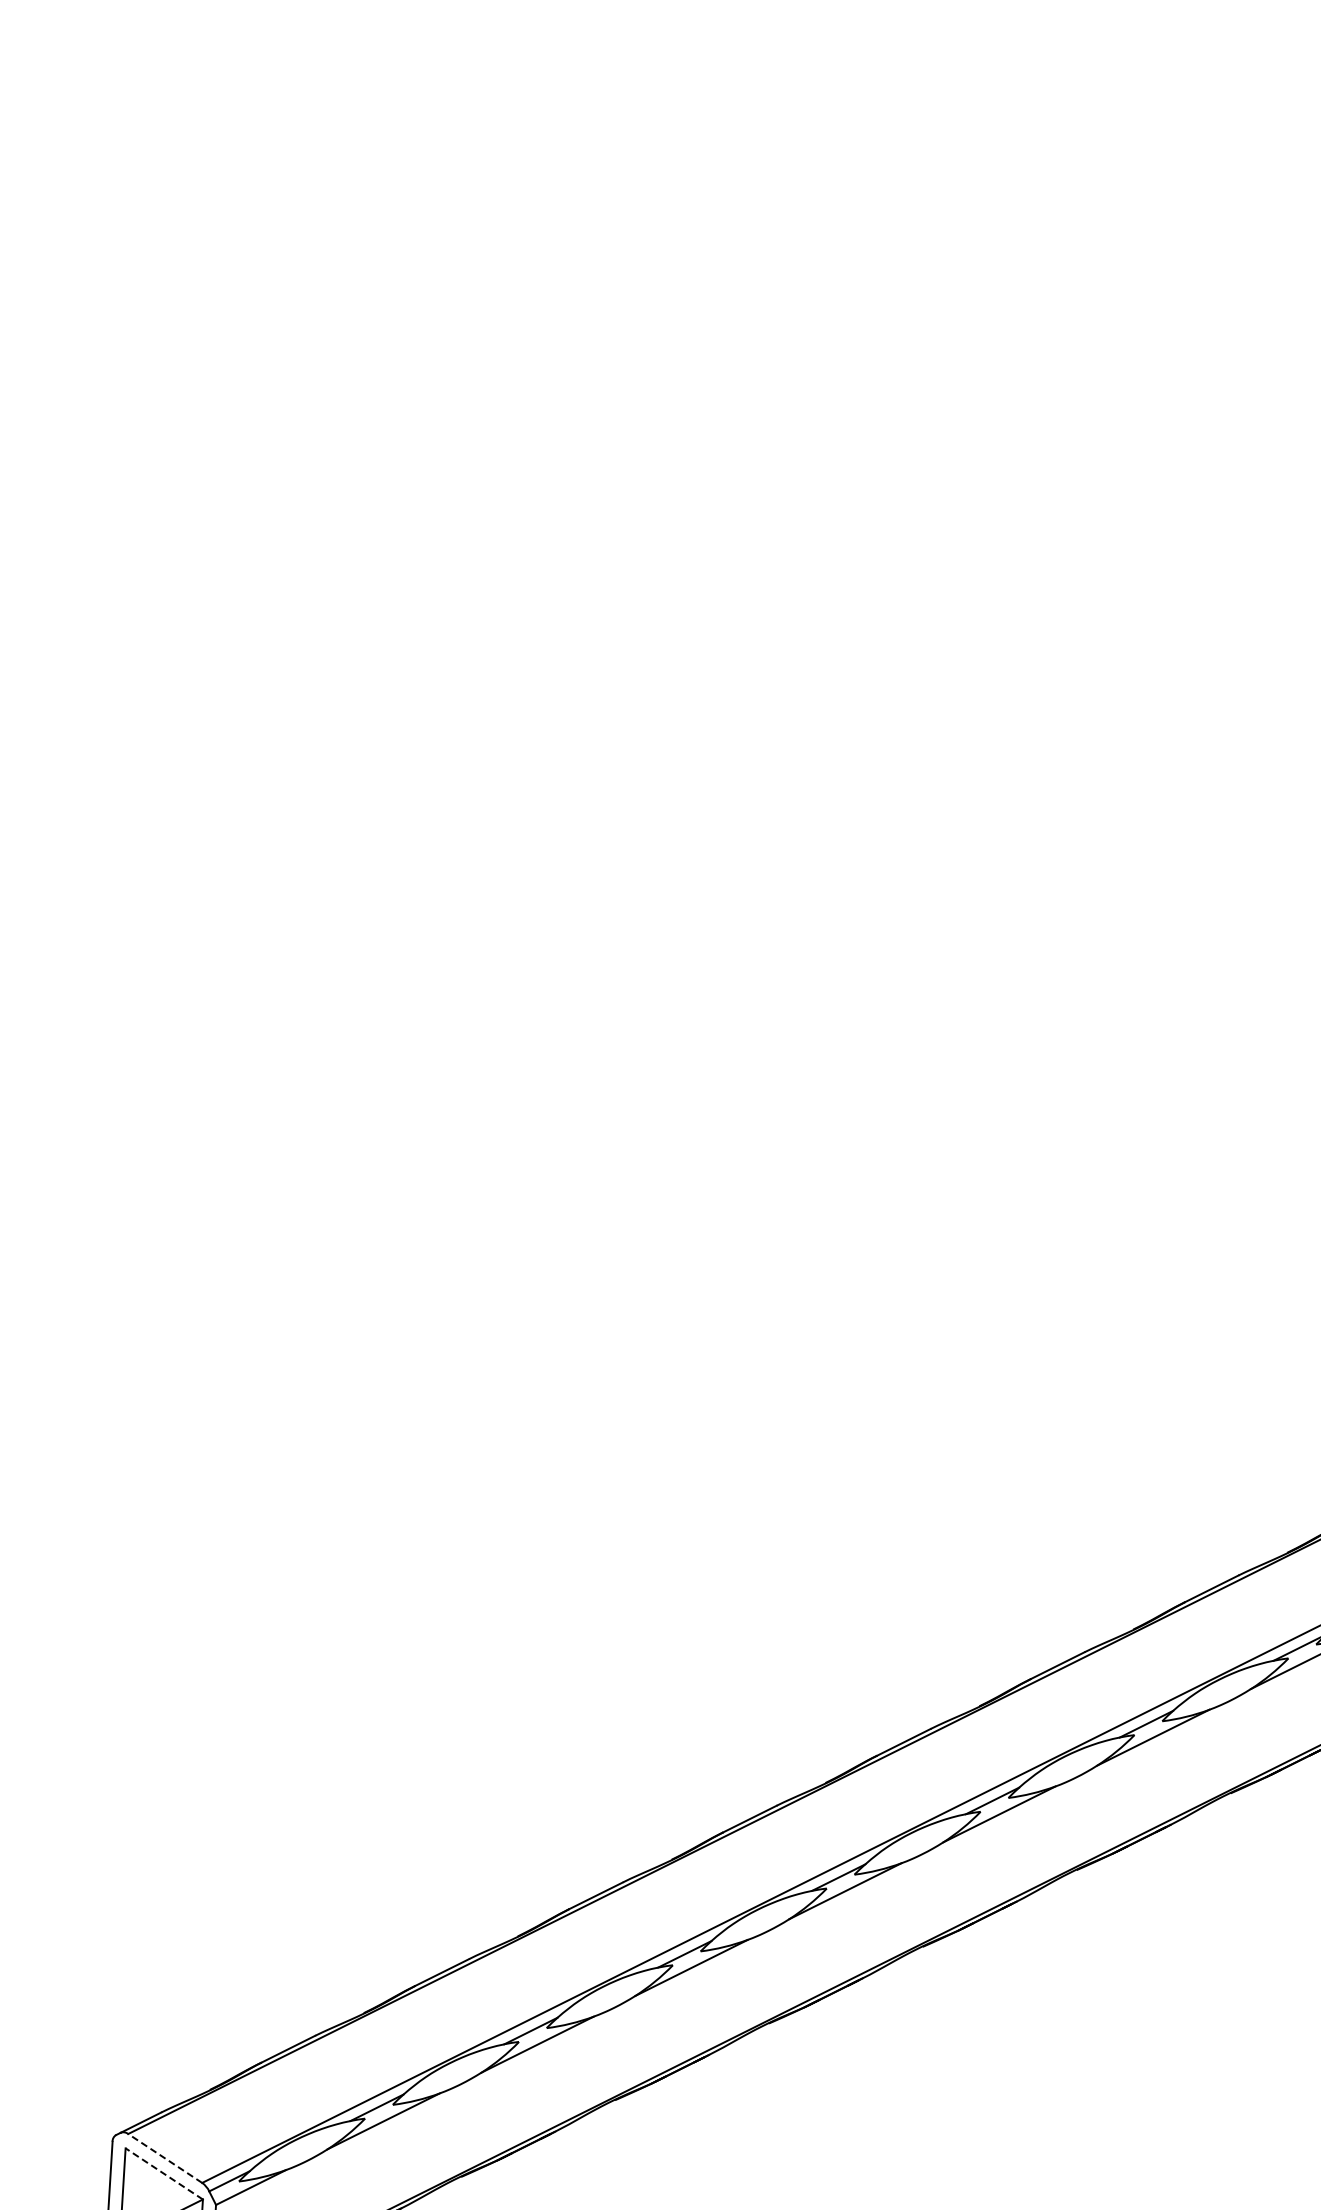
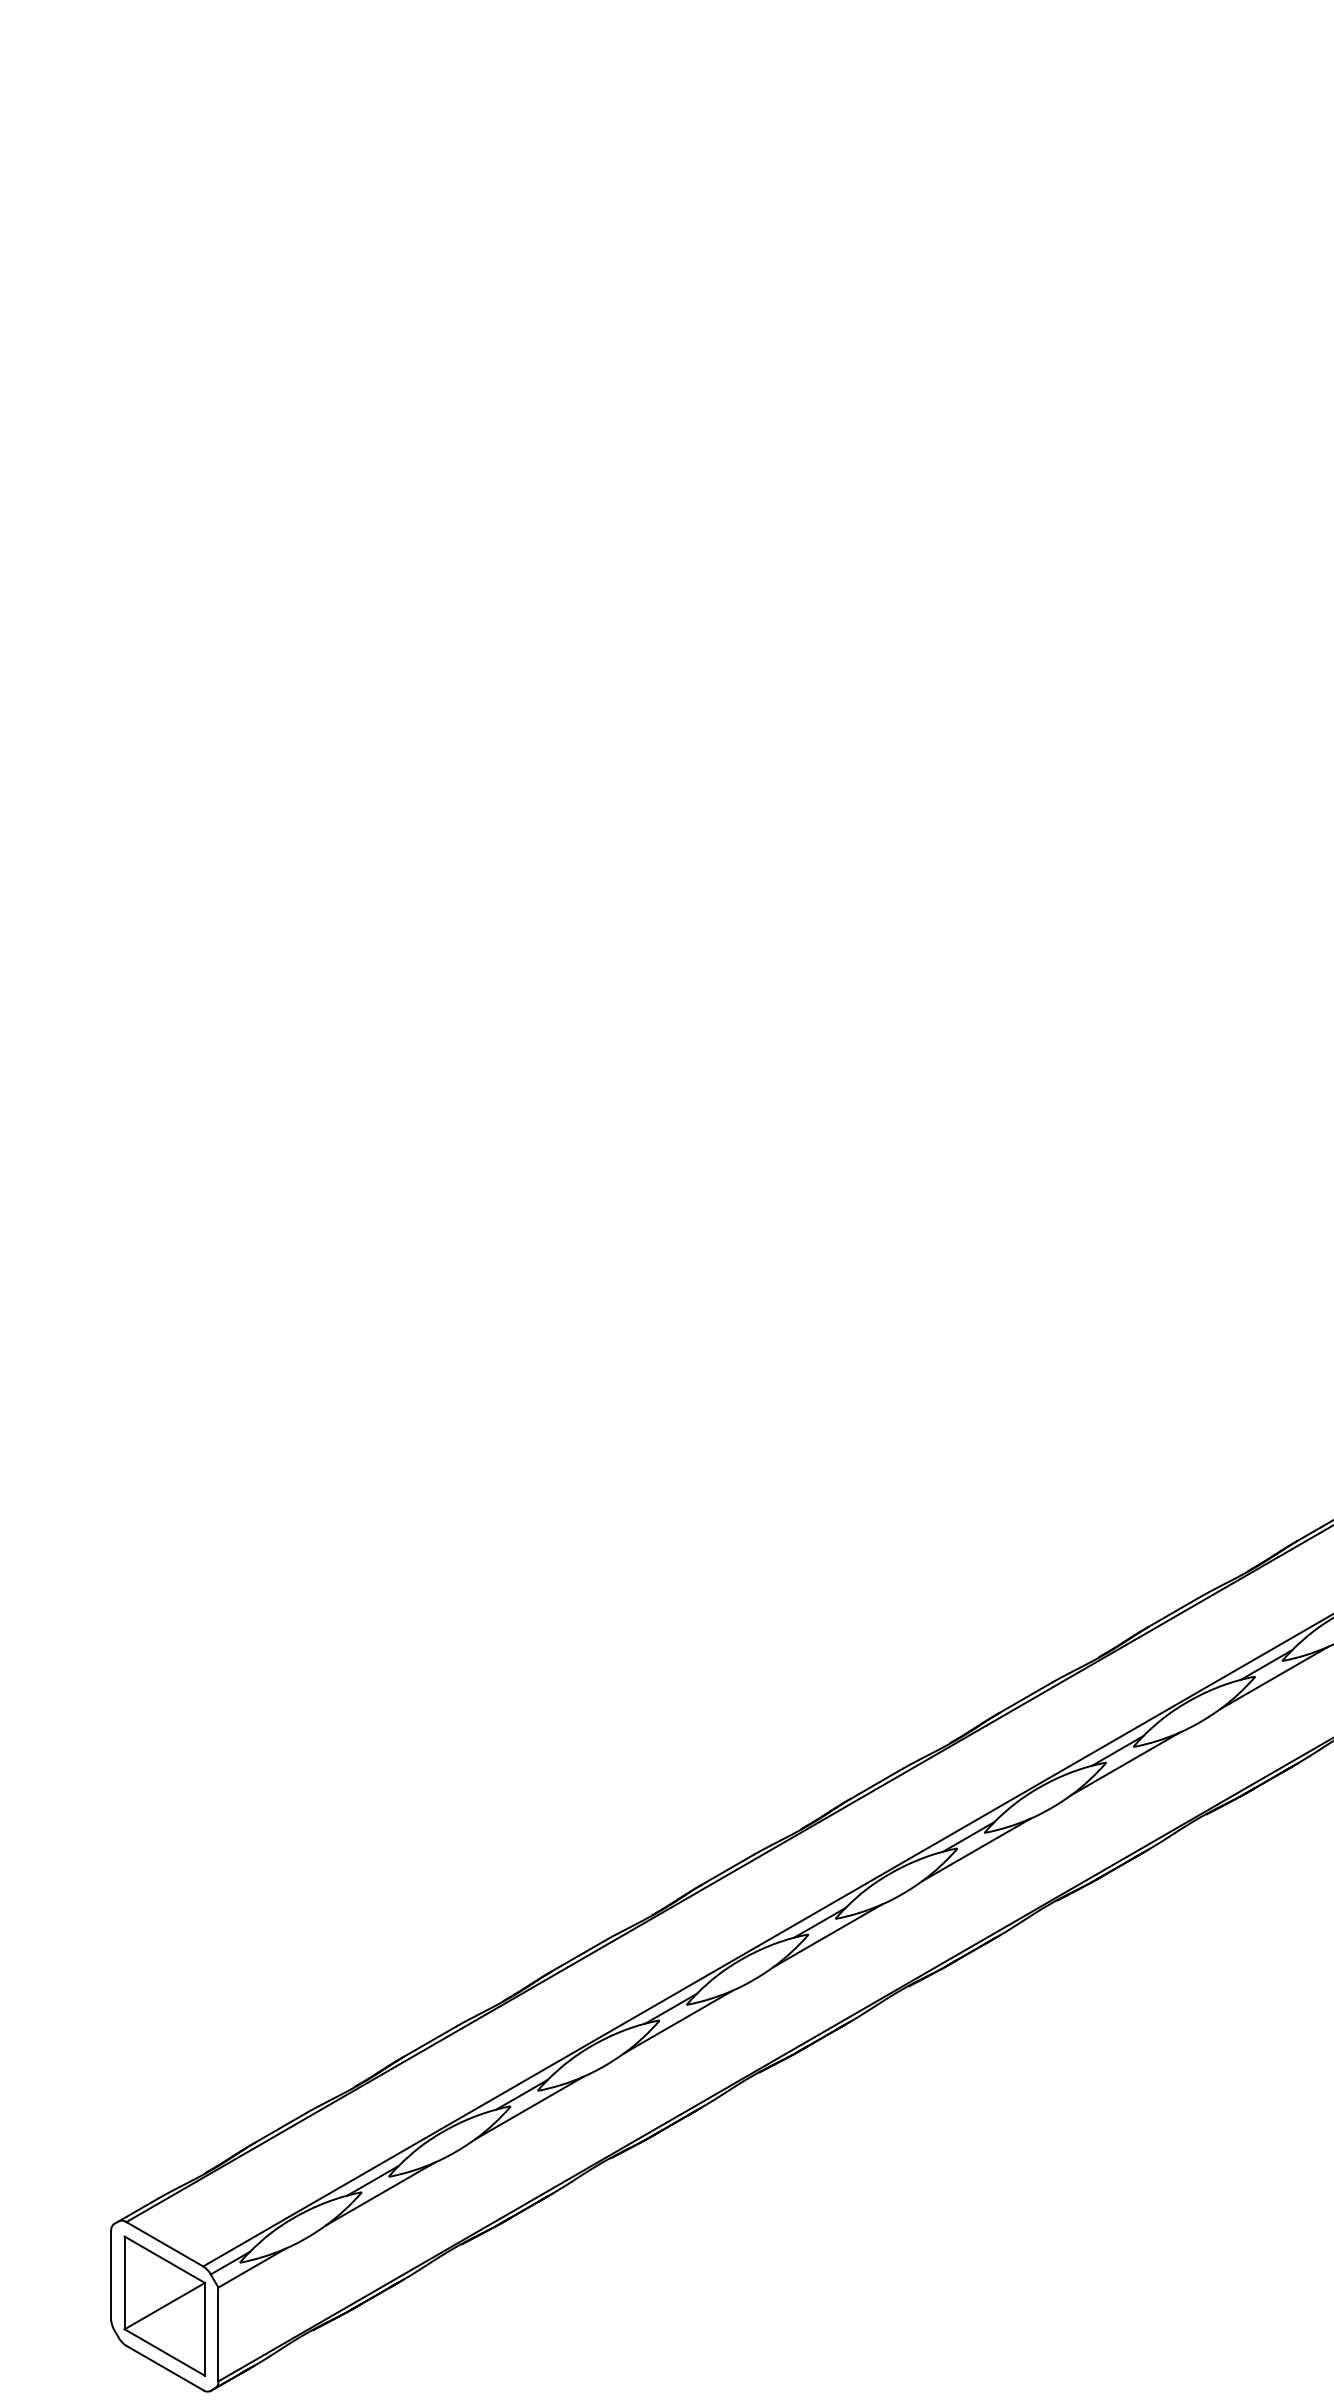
line: (164, 2158) -> (164, 2244), dashed -> solid
line: (163, 2173) -> (164, 2259), dashed -> solid

